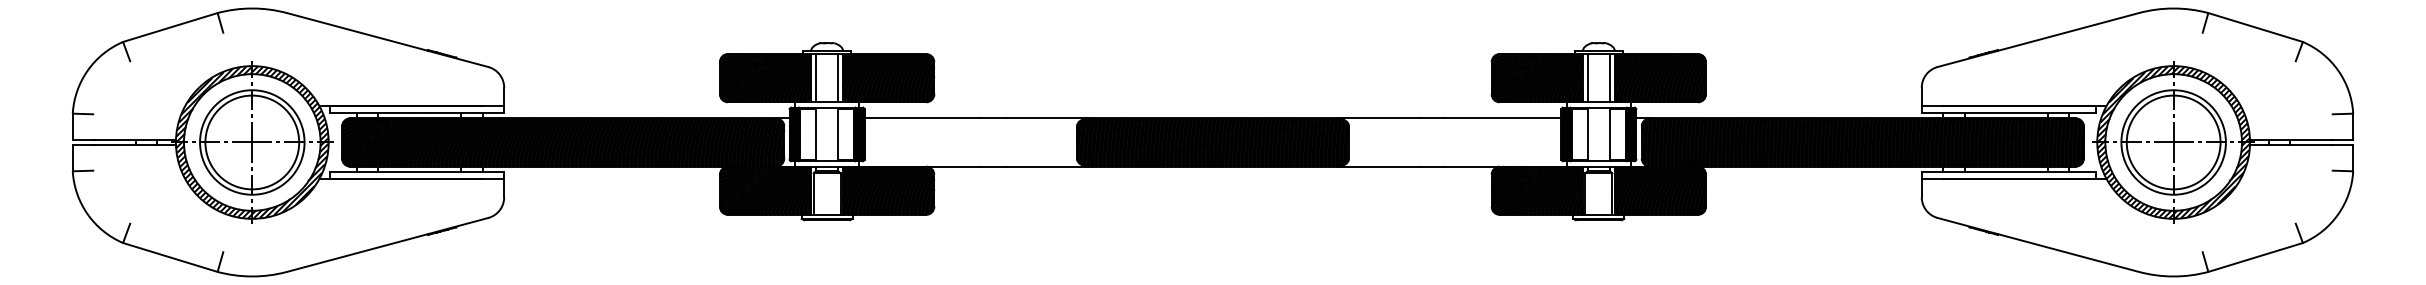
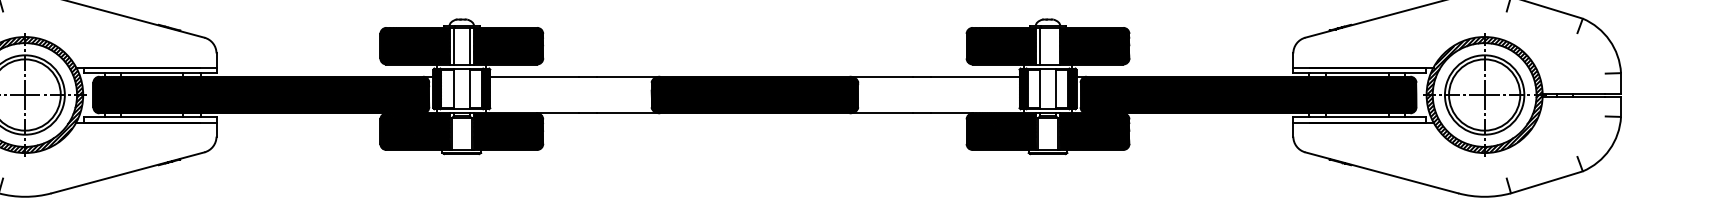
line: (1609, 78) -> (1056, 46), removed

